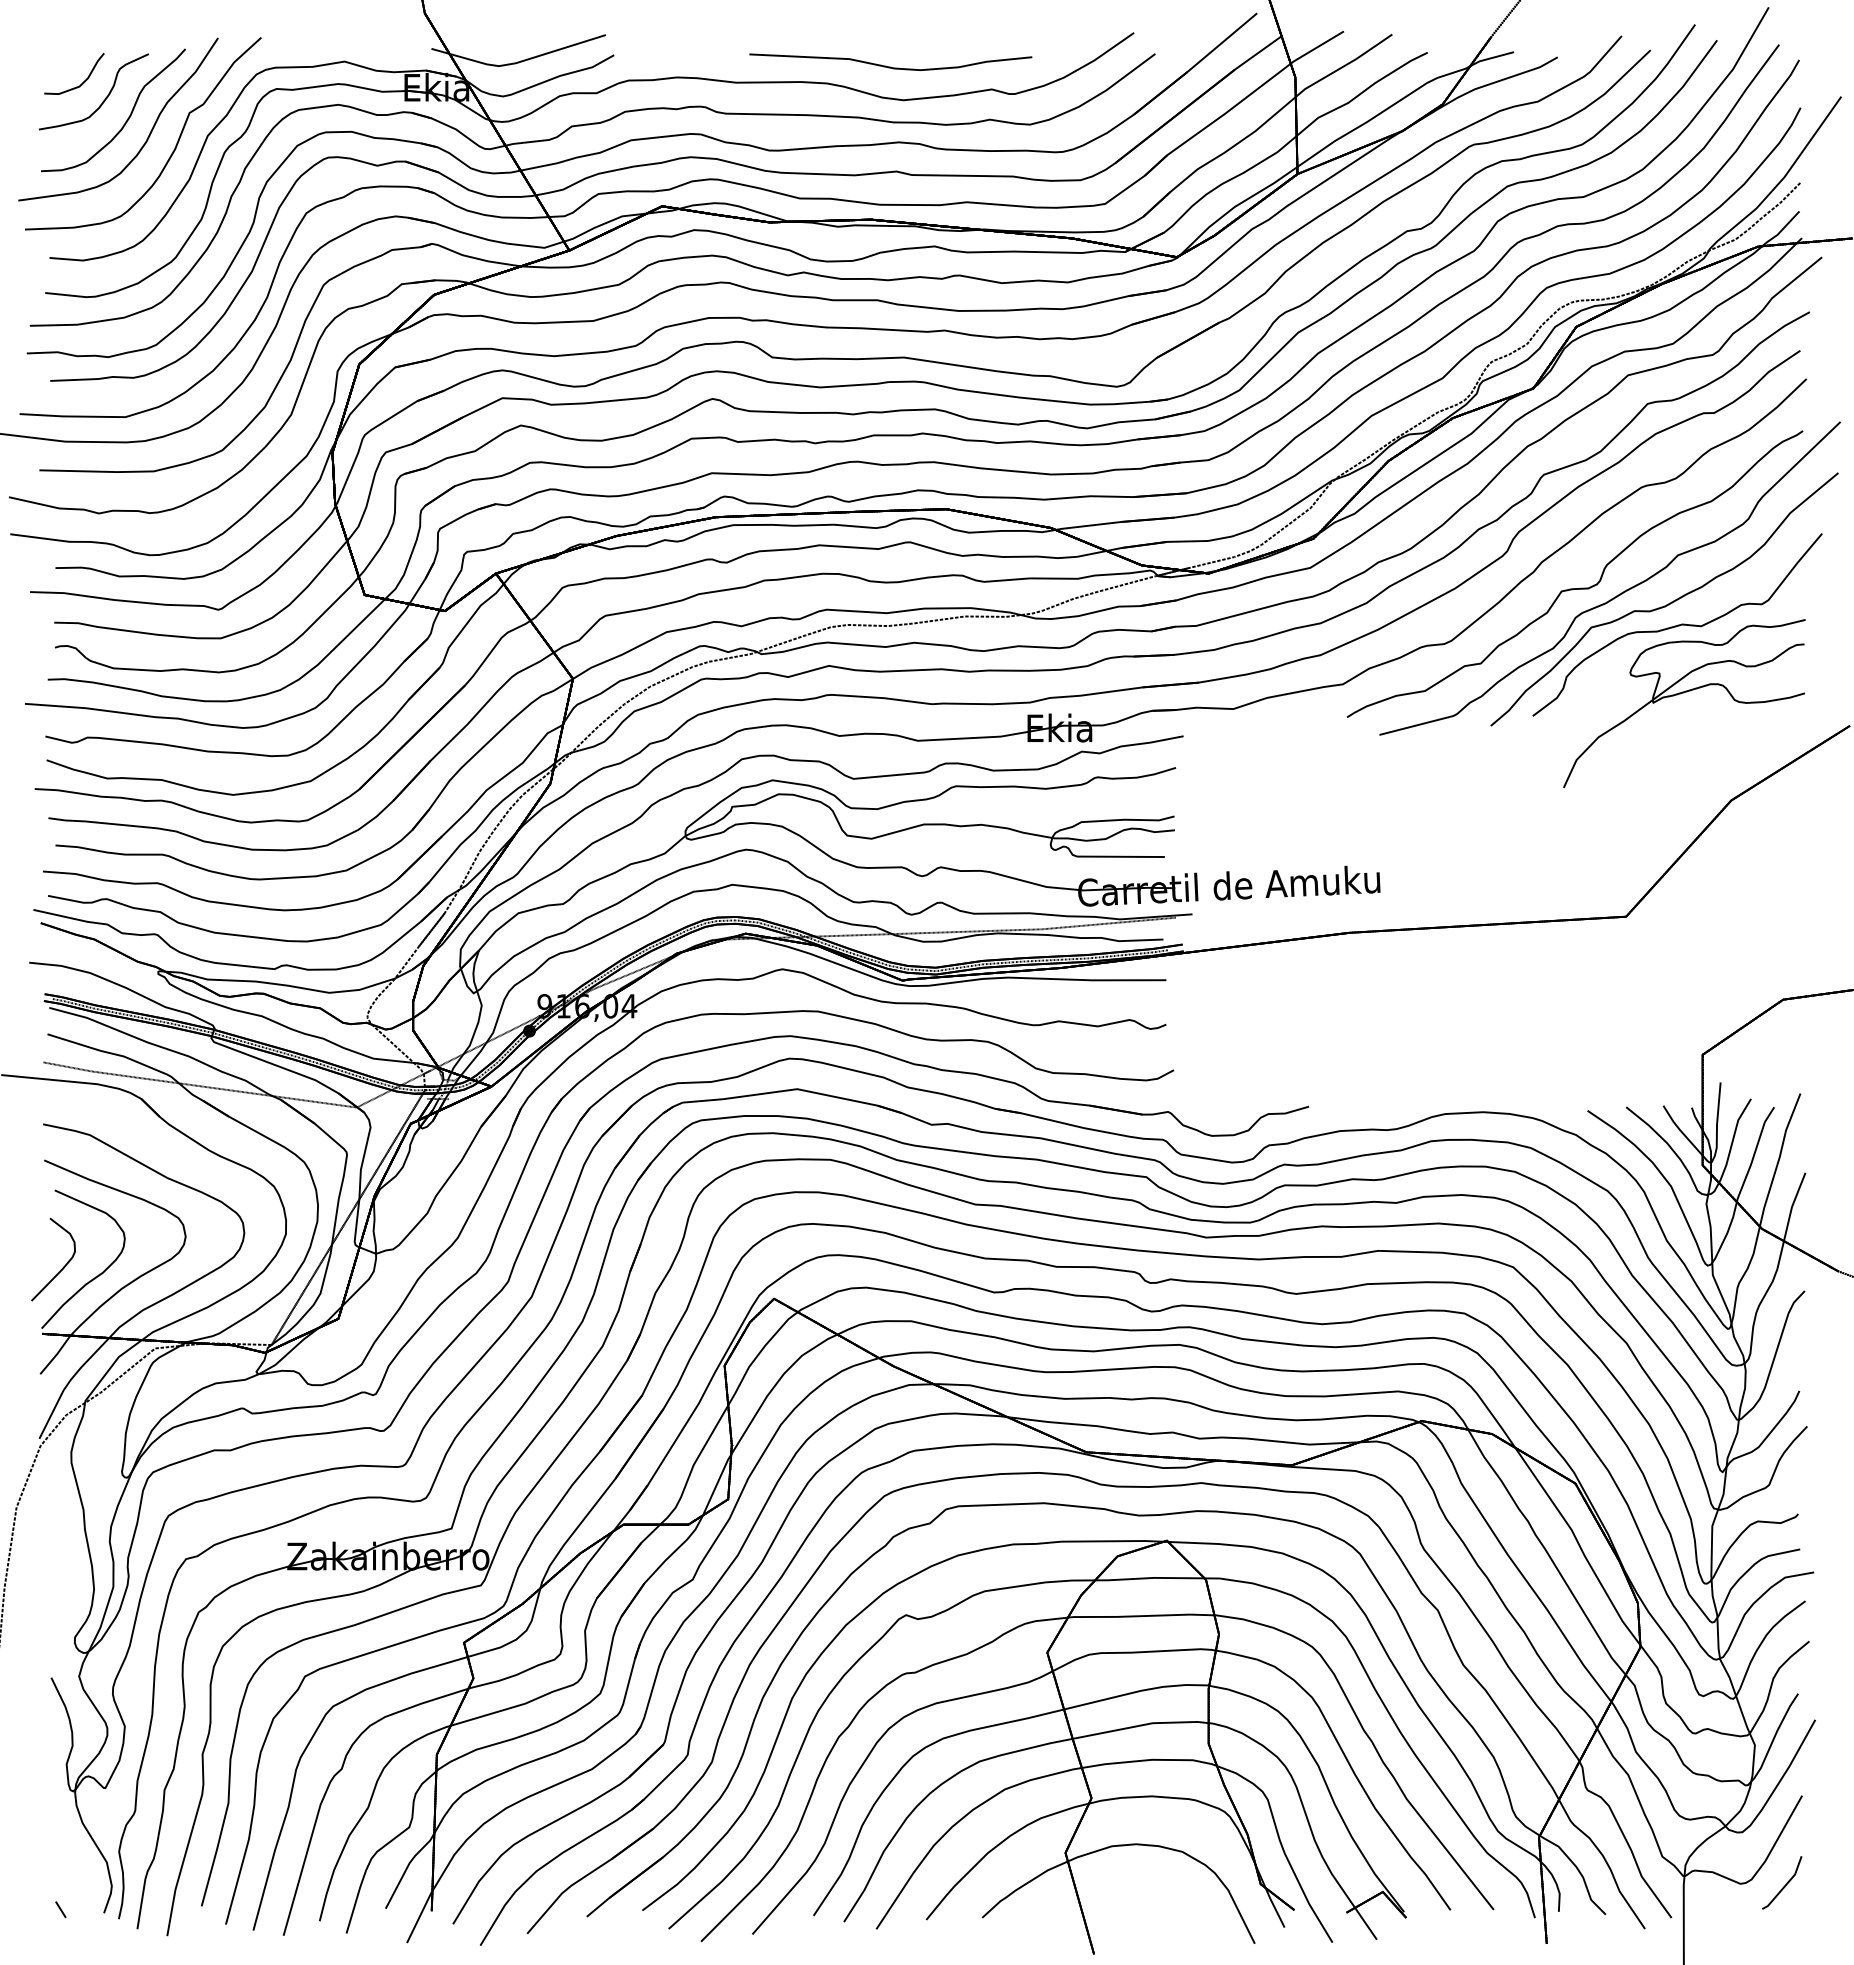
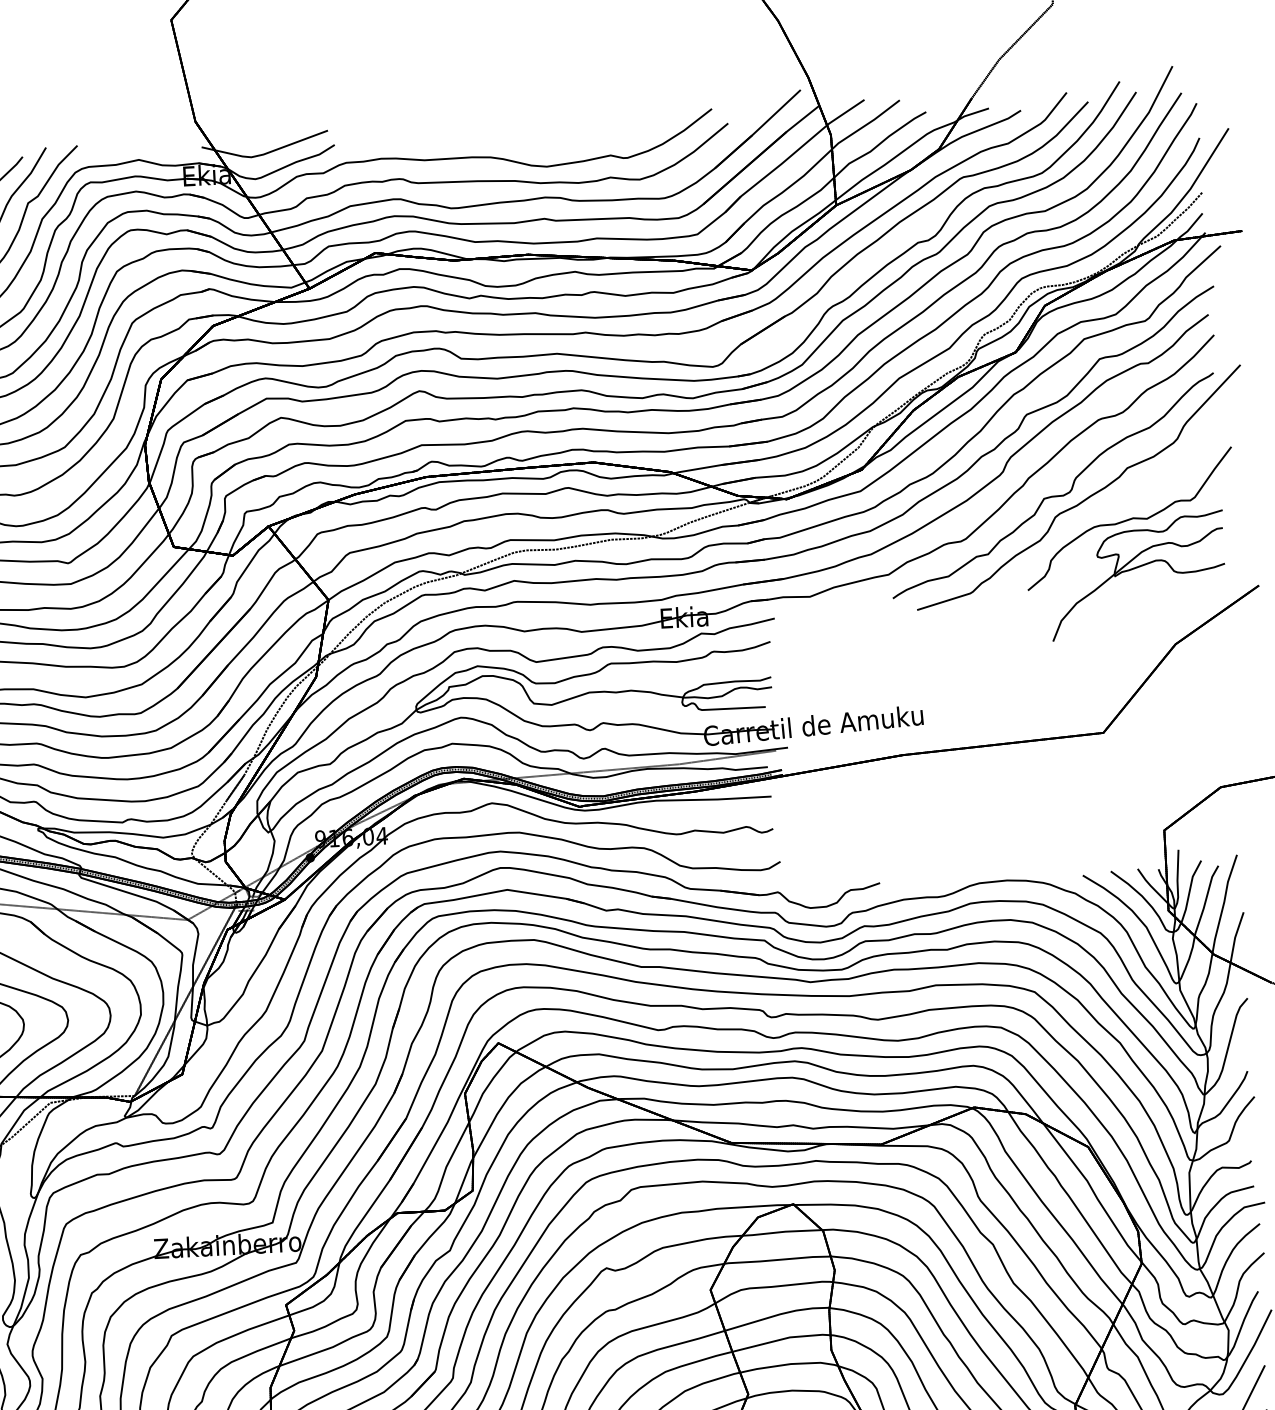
curve: (890, 66) -> (536, 142), removed
curve: (1666, 604) -> (1120, 504), removed

